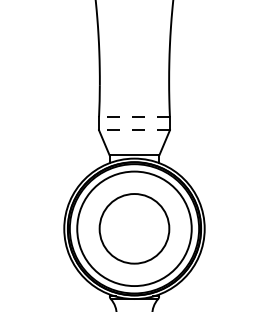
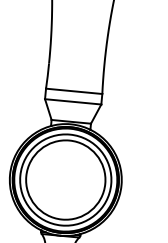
line: (133, 117) -> (73, 91), dashed -> solid
line: (133, 130) -> (72, 101), dashed -> solid
circle: (134, 228) -> (65, 179), size x1.43

